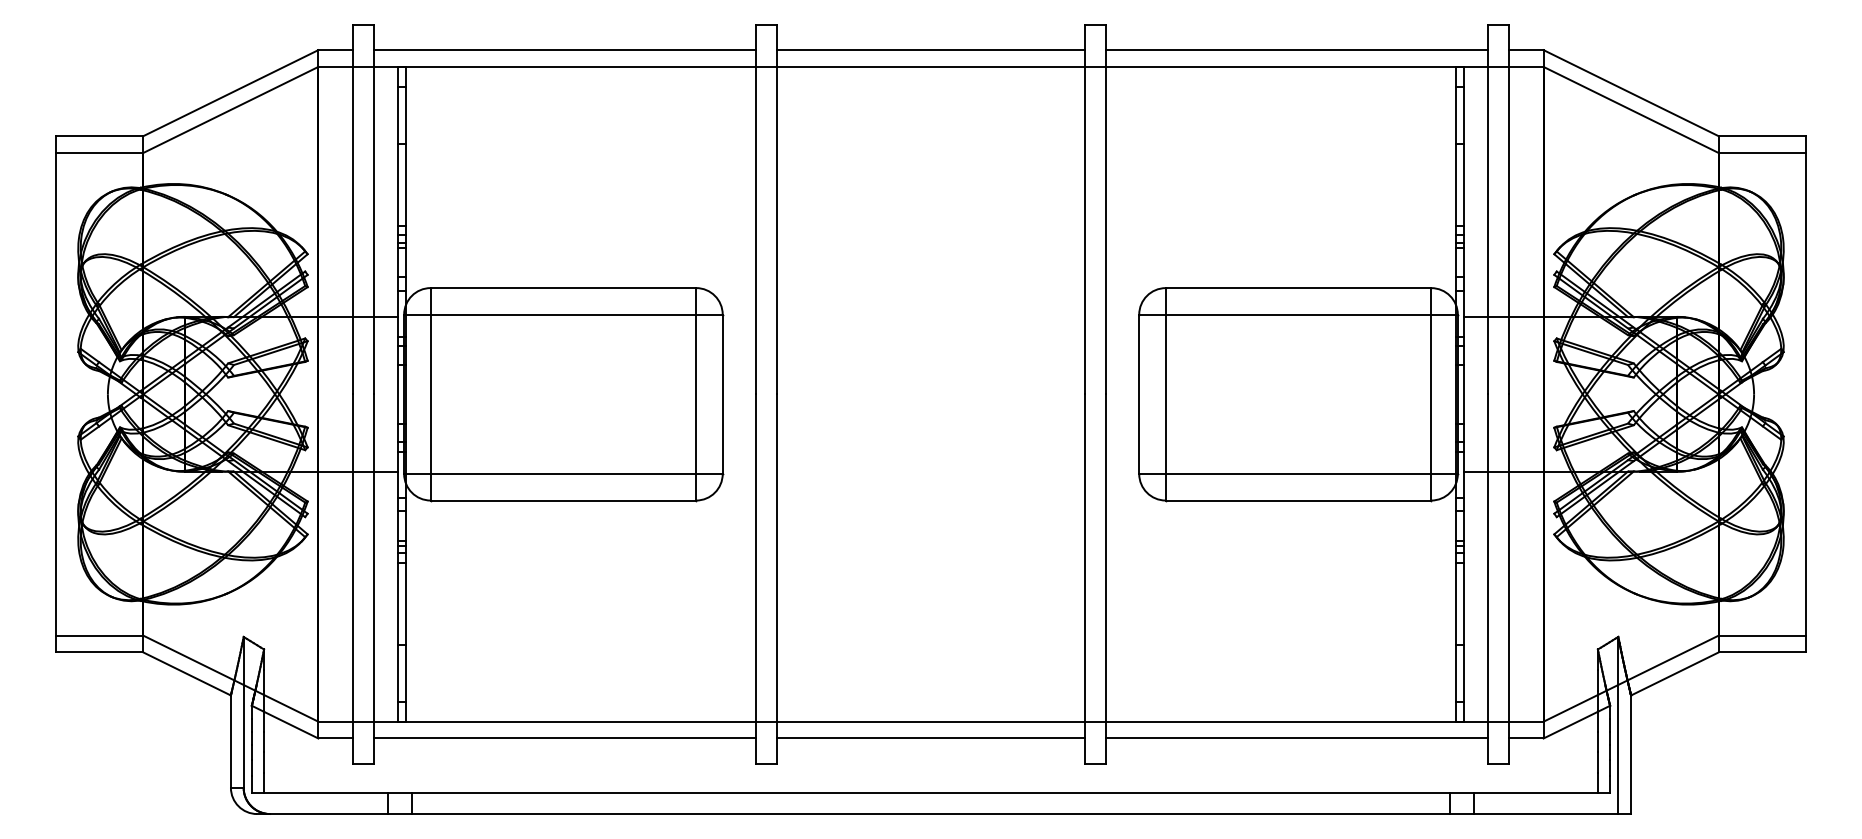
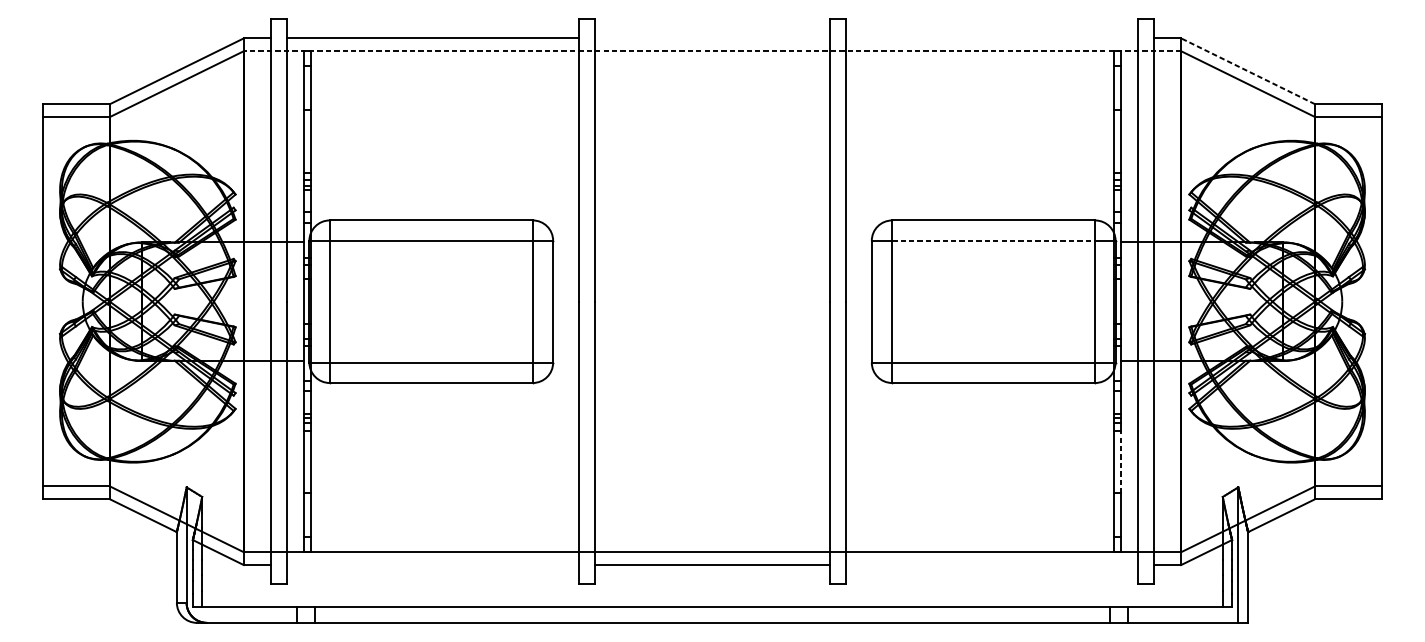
line: (930, 50) -> (712, 38), removed
line: (1296, 50) -> (992, 38), removed
line: (931, 66) -> (712, 50), solid -> dashed
line: (1631, 93) -> (1248, 71), solid -> dashed
line: (1298, 314) -> (993, 240), solid -> dashed
line: (1464, 603) -> (1120, 461), solid -> dashed
line: (564, 738) -> (432, 565), removed
line: (1296, 738) -> (992, 565), removed

